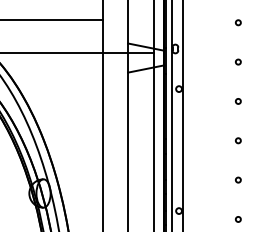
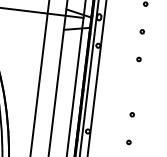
circle: (237, 140) -> (135, 86), removed

